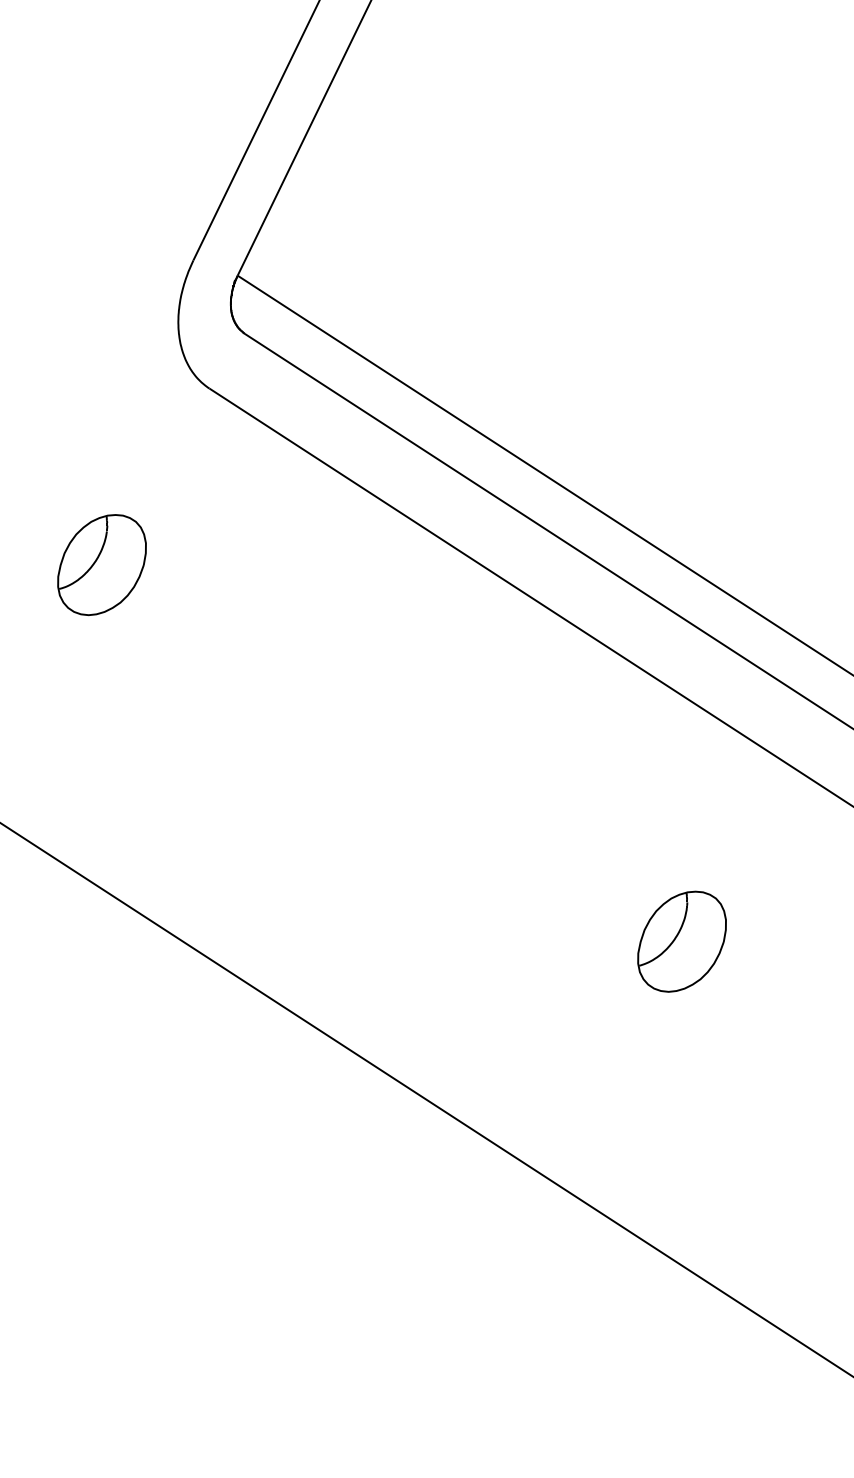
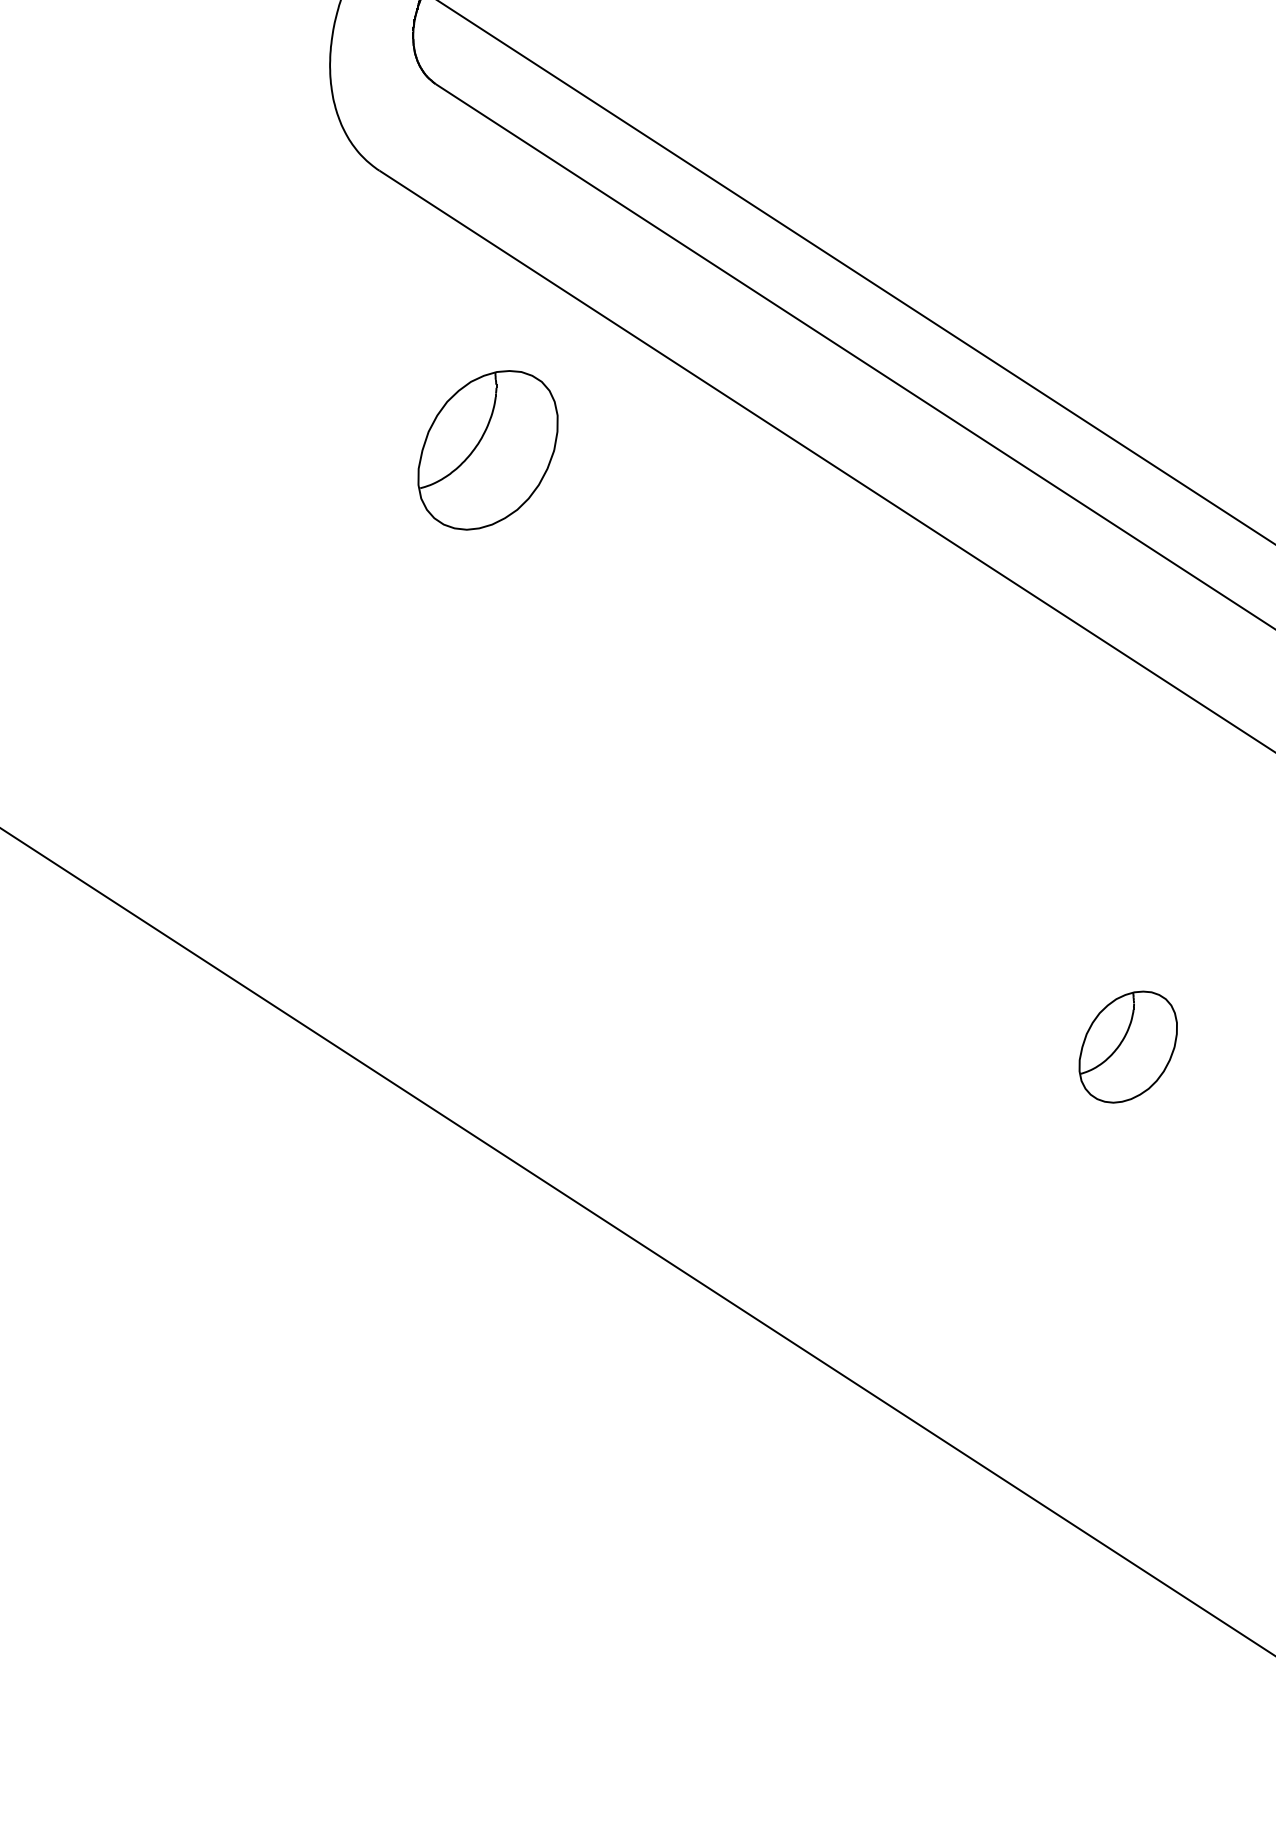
part: (101, 565) -> (487, 451), moved
part: (681, 941) -> (1127, 1046), size x0.7

